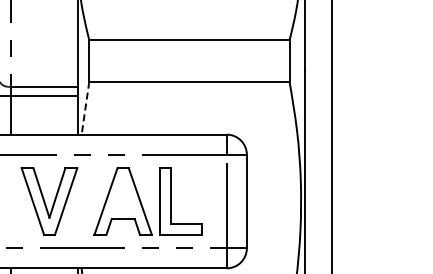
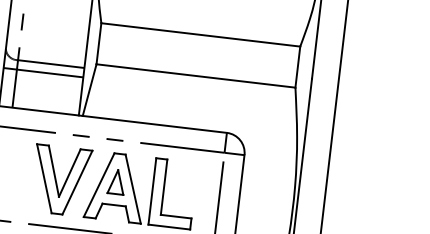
line: (85, 108) -> (89, 90), dashed -> solid
part: (123, 196) -> (117, 182), added
part: (49, 201) -> (60, 180), moved

